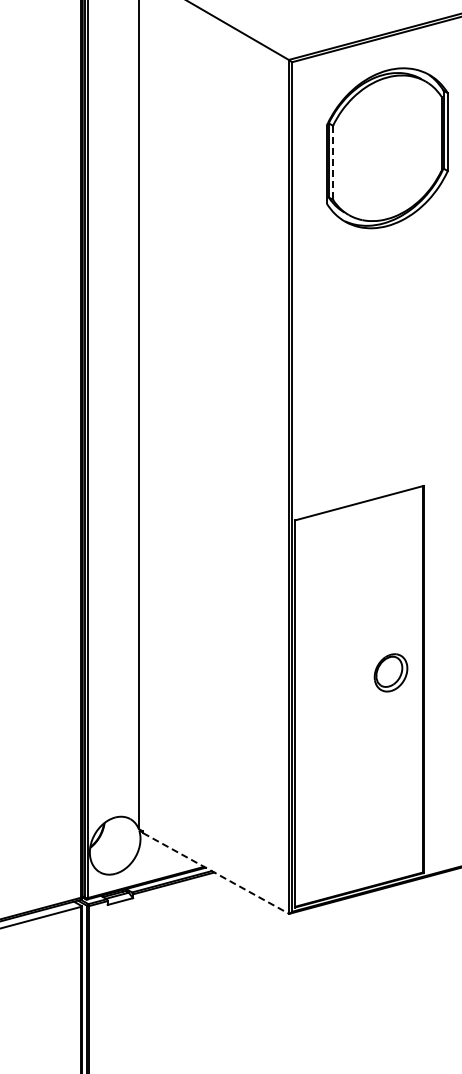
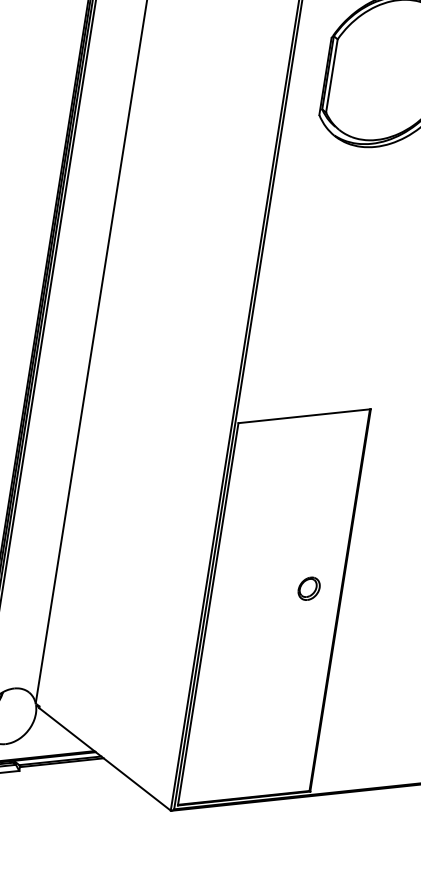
line: (333, 163) -> (332, 76), dashed -> solid
part: (390, 672) -> (308, 588), size x0.62
line: (216, 873) -> (105, 759), dashed -> solid

